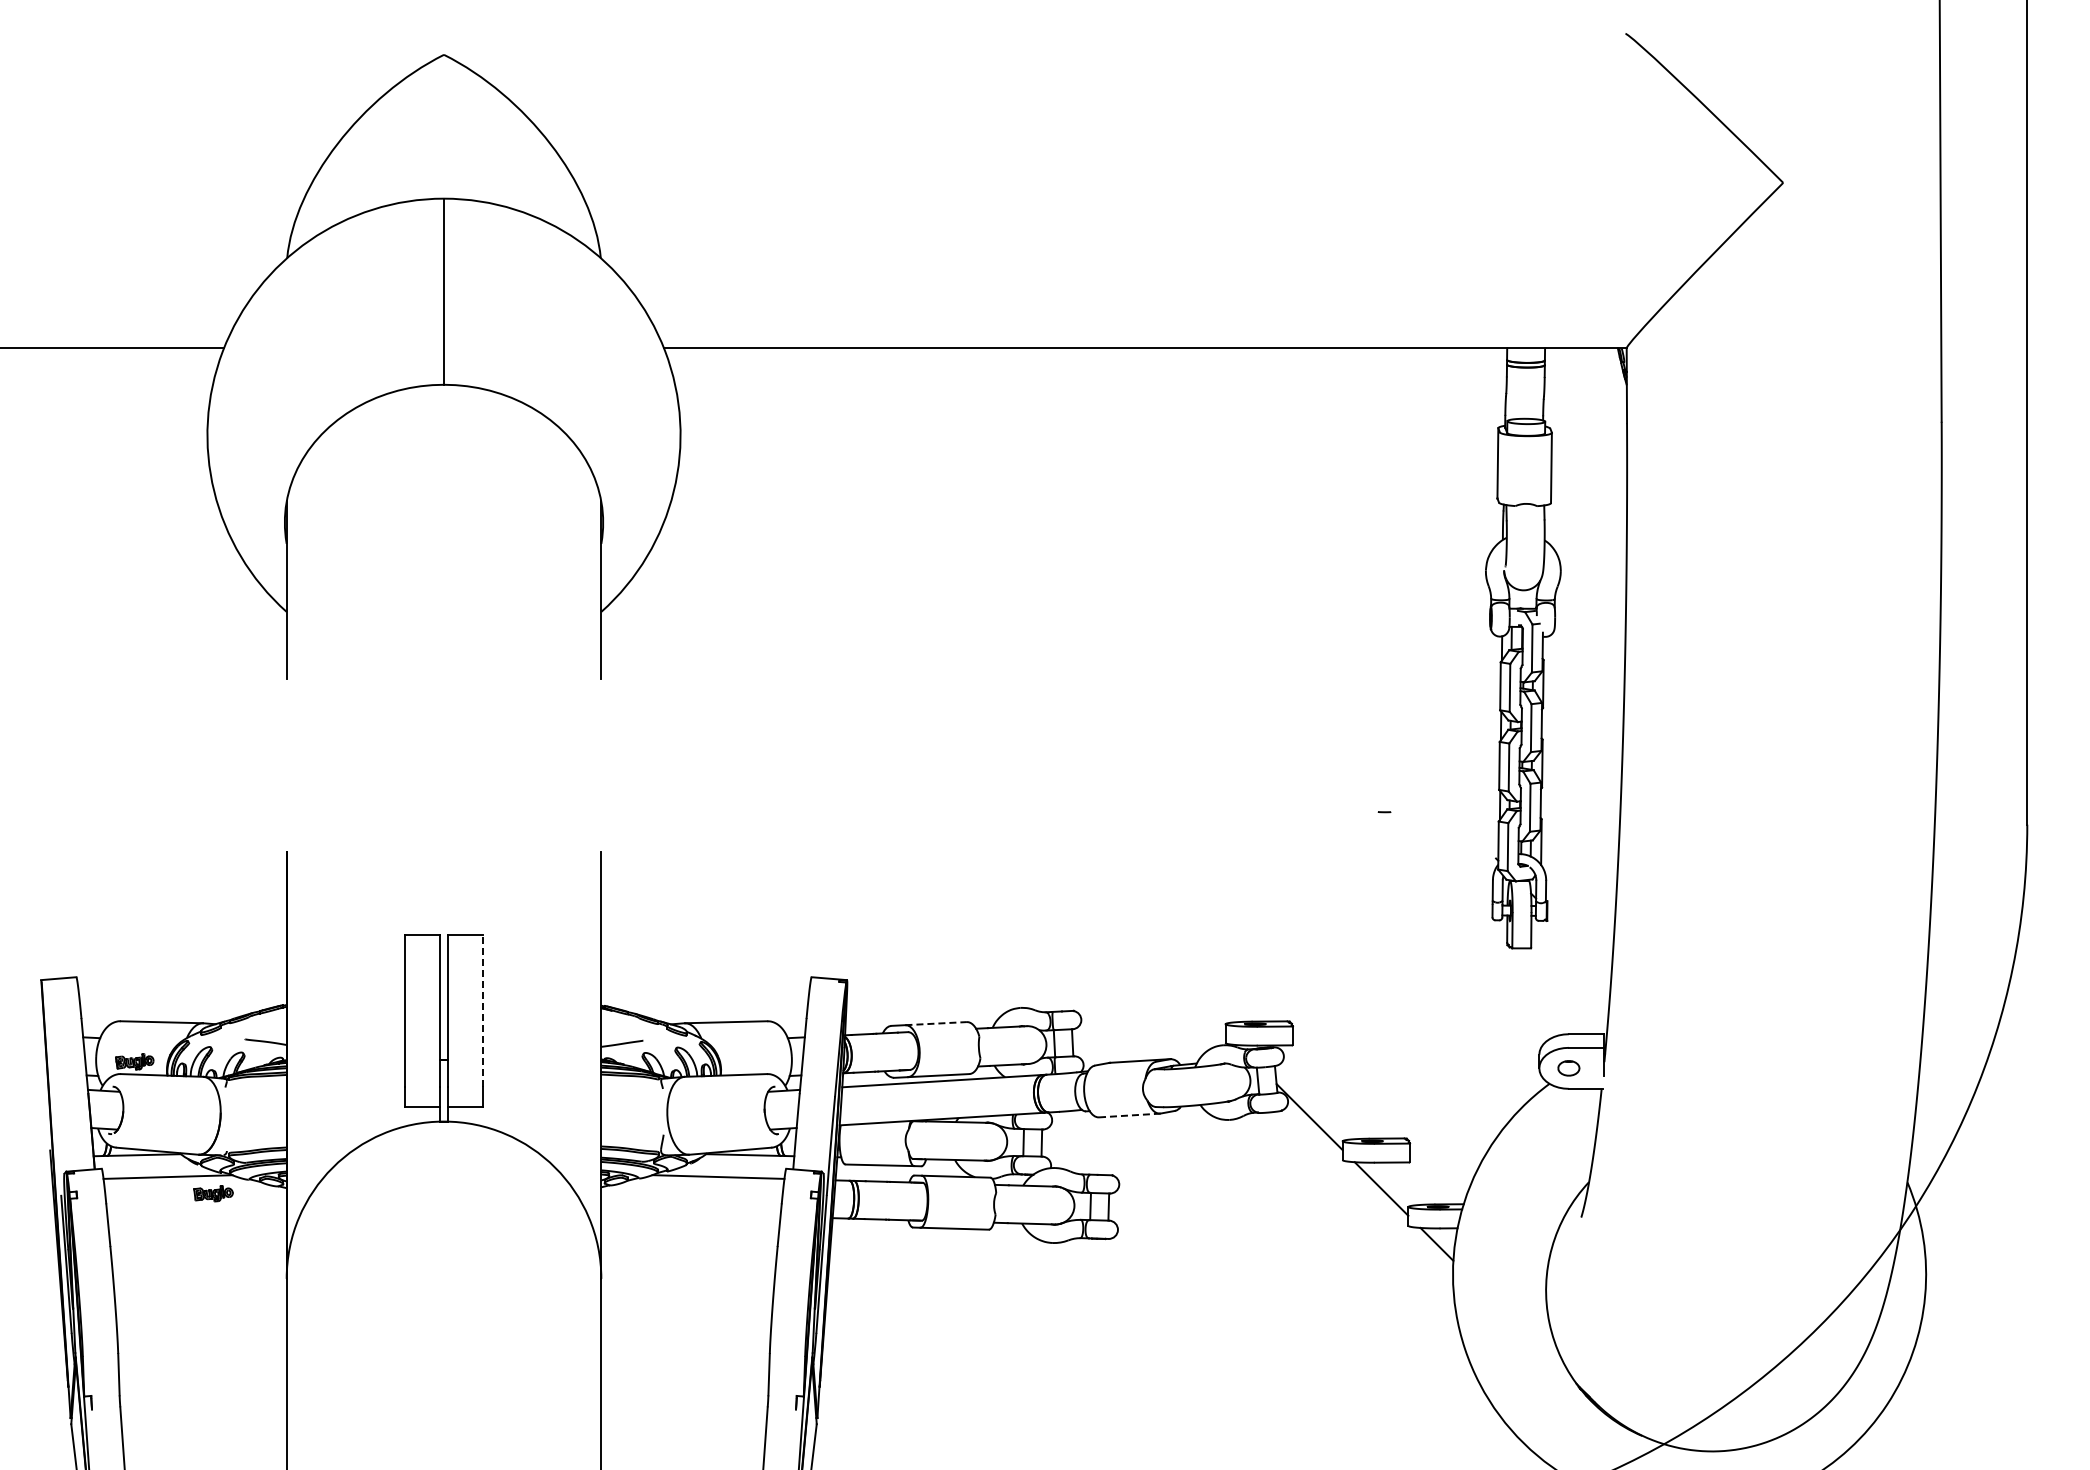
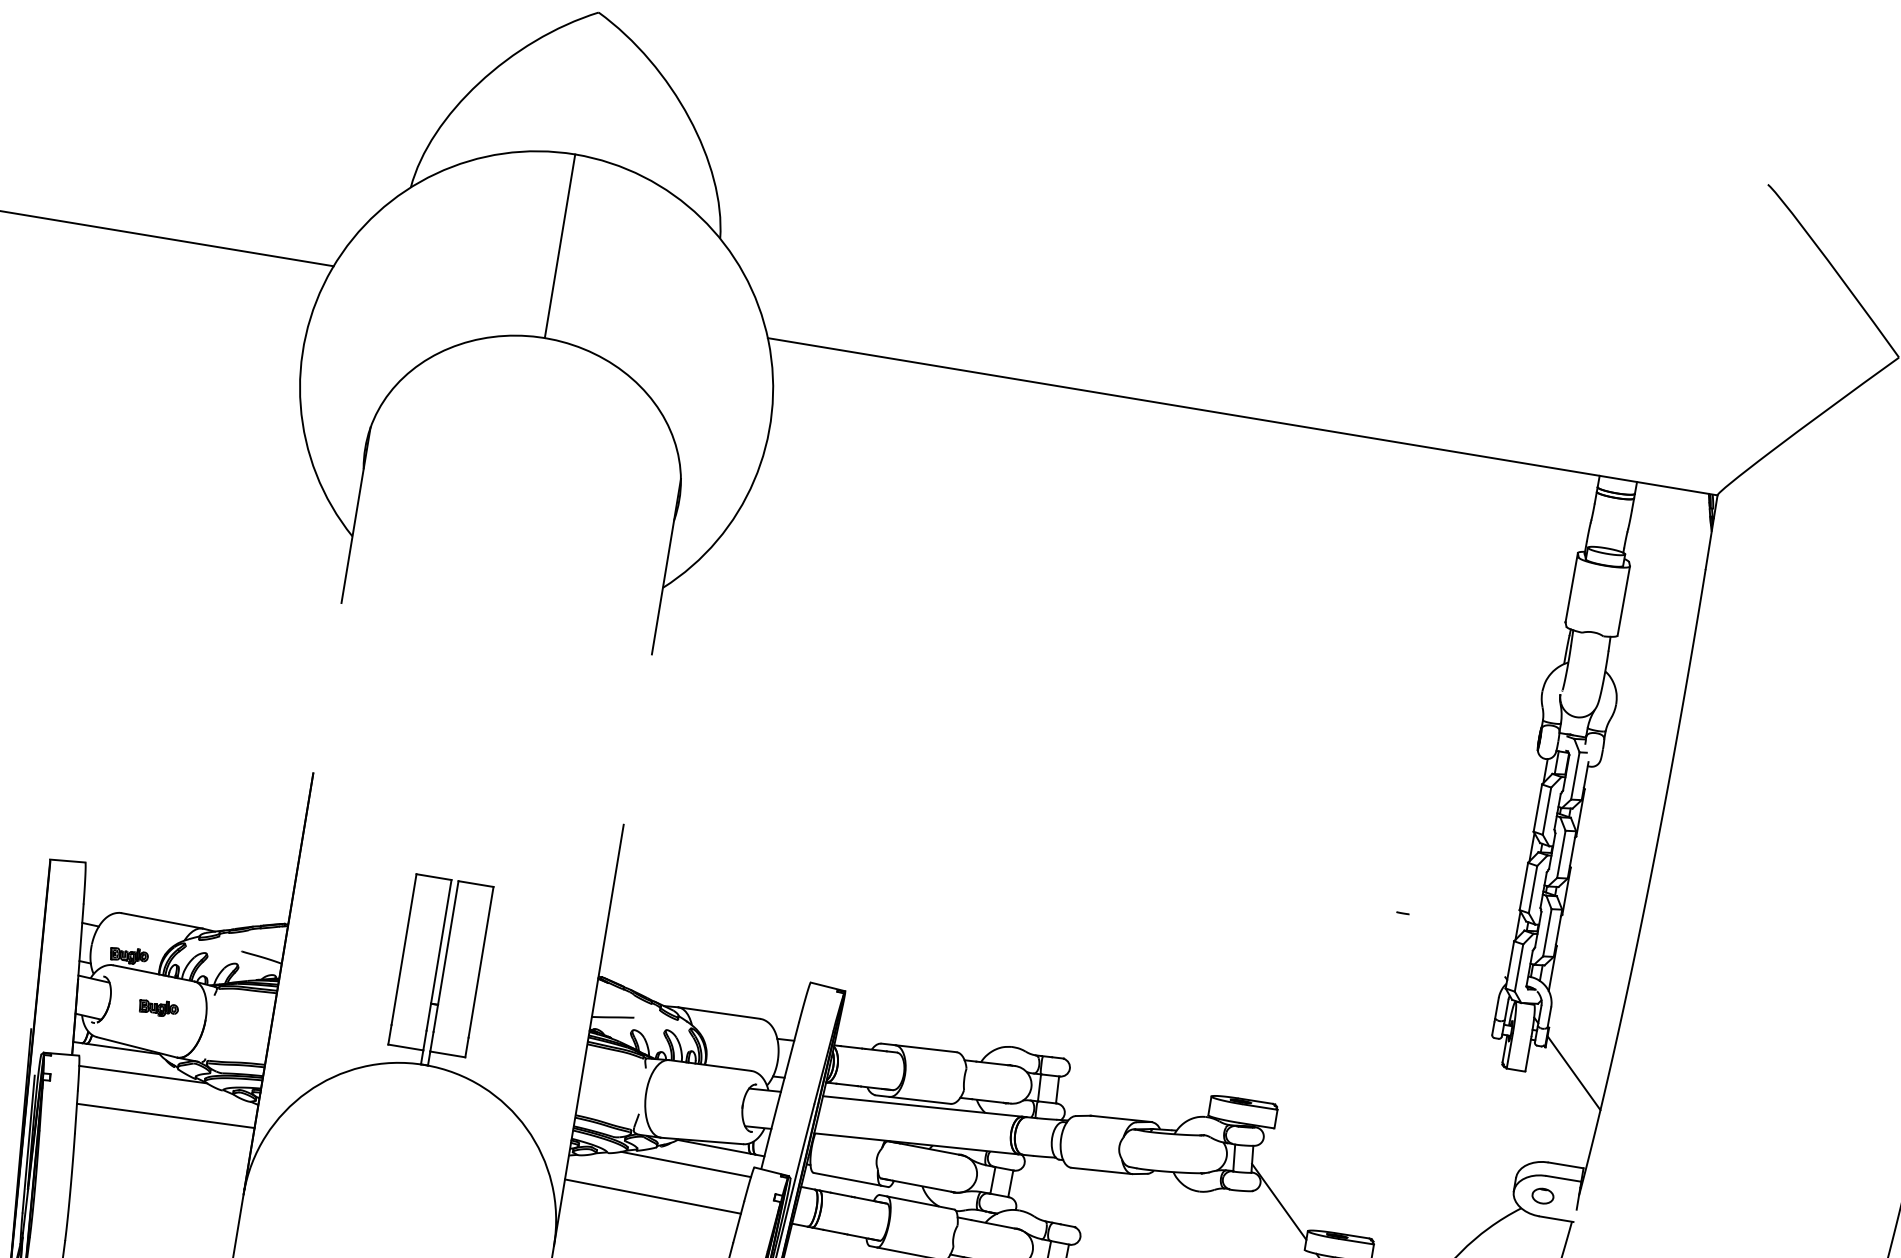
line: (1579, 941) -> (1574, 1072), added
line: (483, 1010) -> (481, 961), dashed -> solid
line: (936, 1023) -> (926, 1048), dashed -> solid
line: (1129, 1115) -> (1101, 1170), dashed -> solid
part: (213, 1193) -> (158, 1007), moved
line: (196, 1213) -> (165, 1115), added
line: (690, 1213) -> (652, 1195), added

